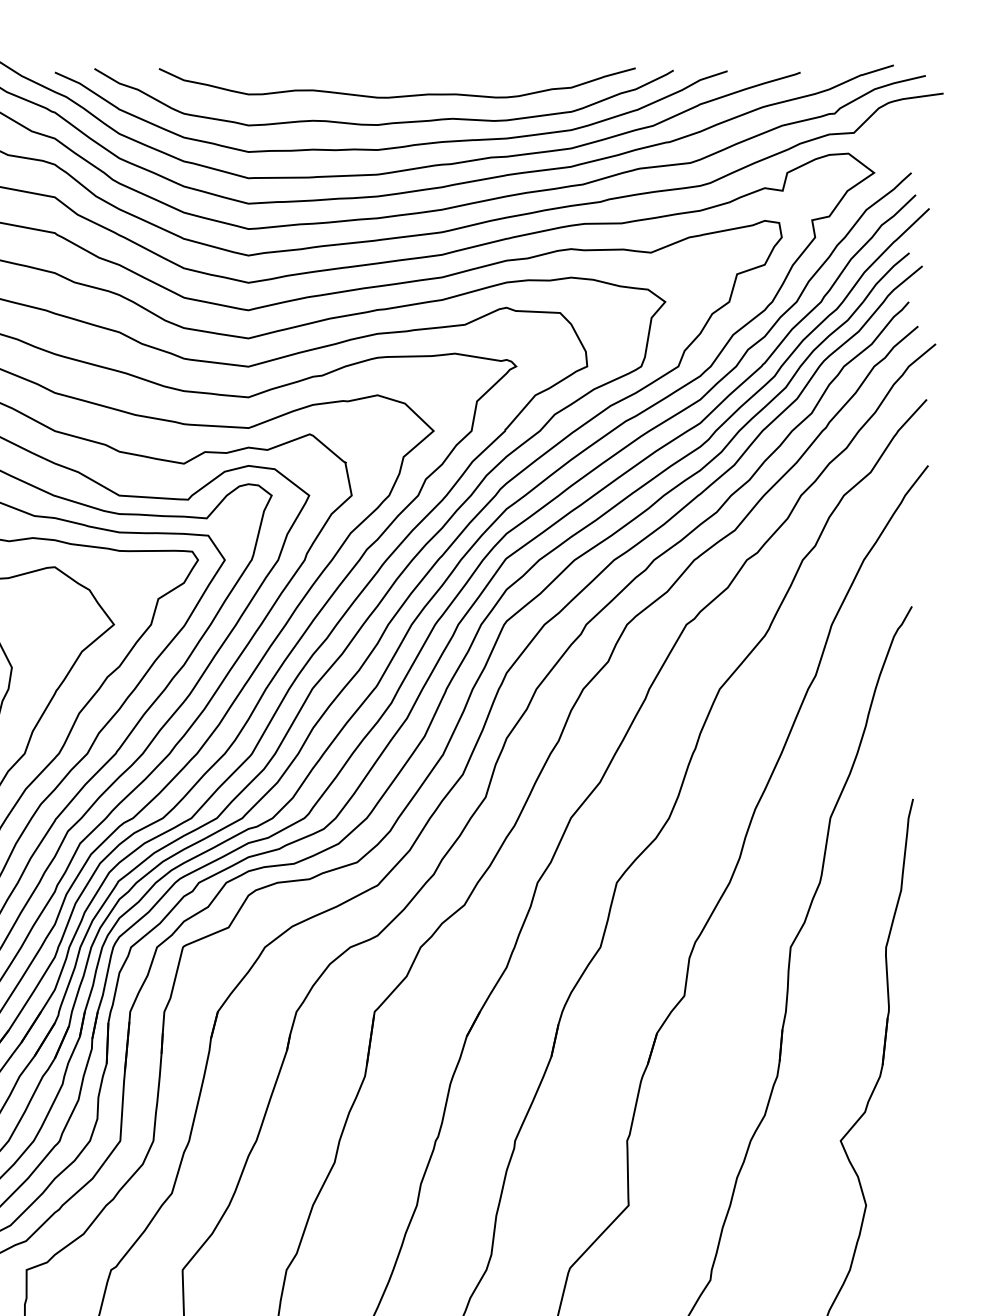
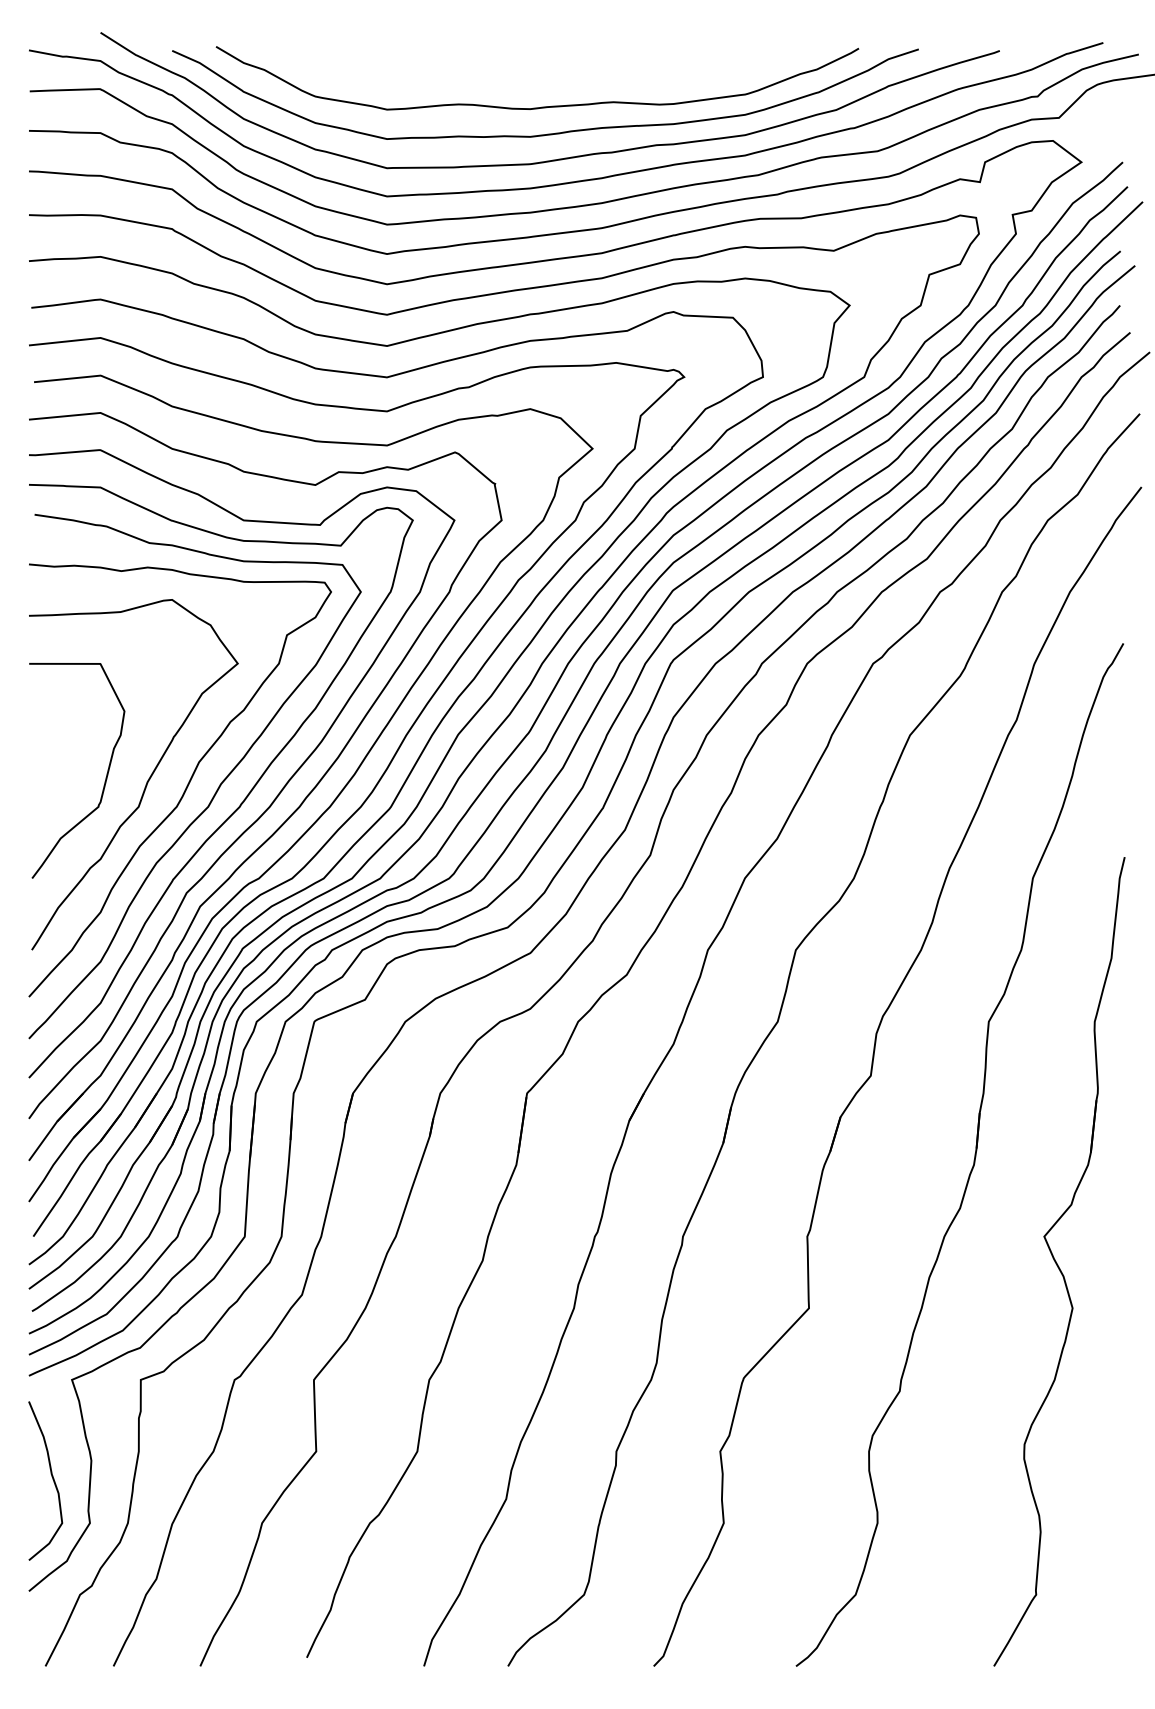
curve: (399, 95) -> (554, 76), removed

